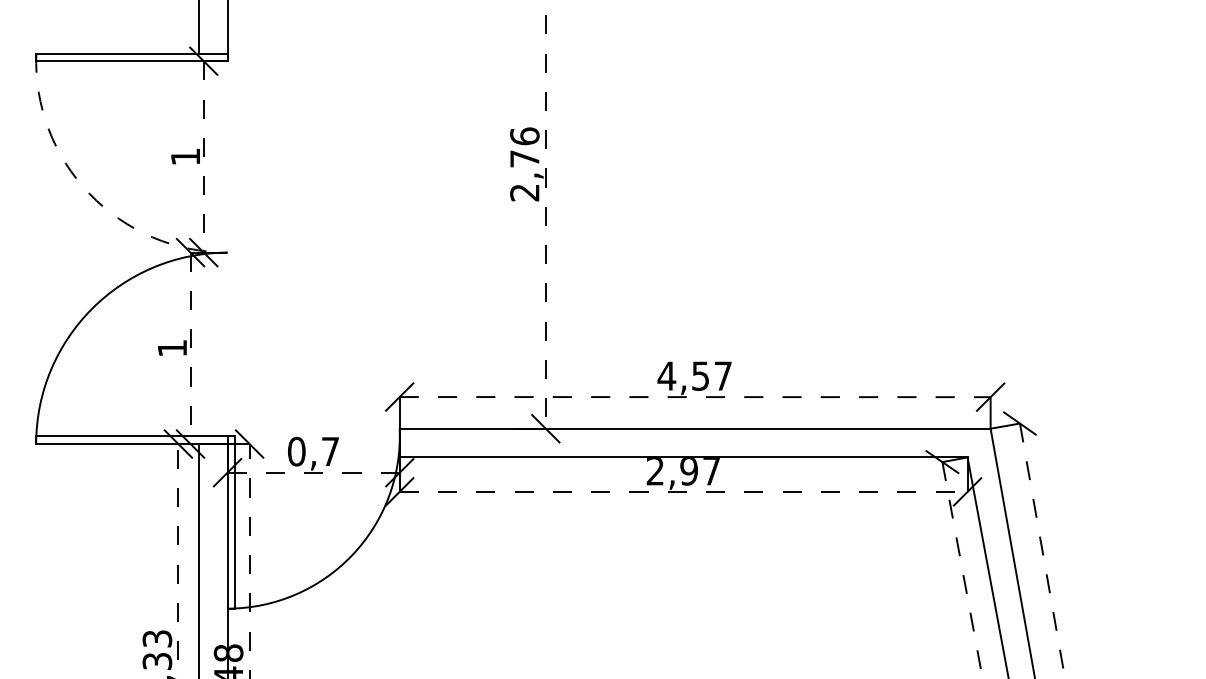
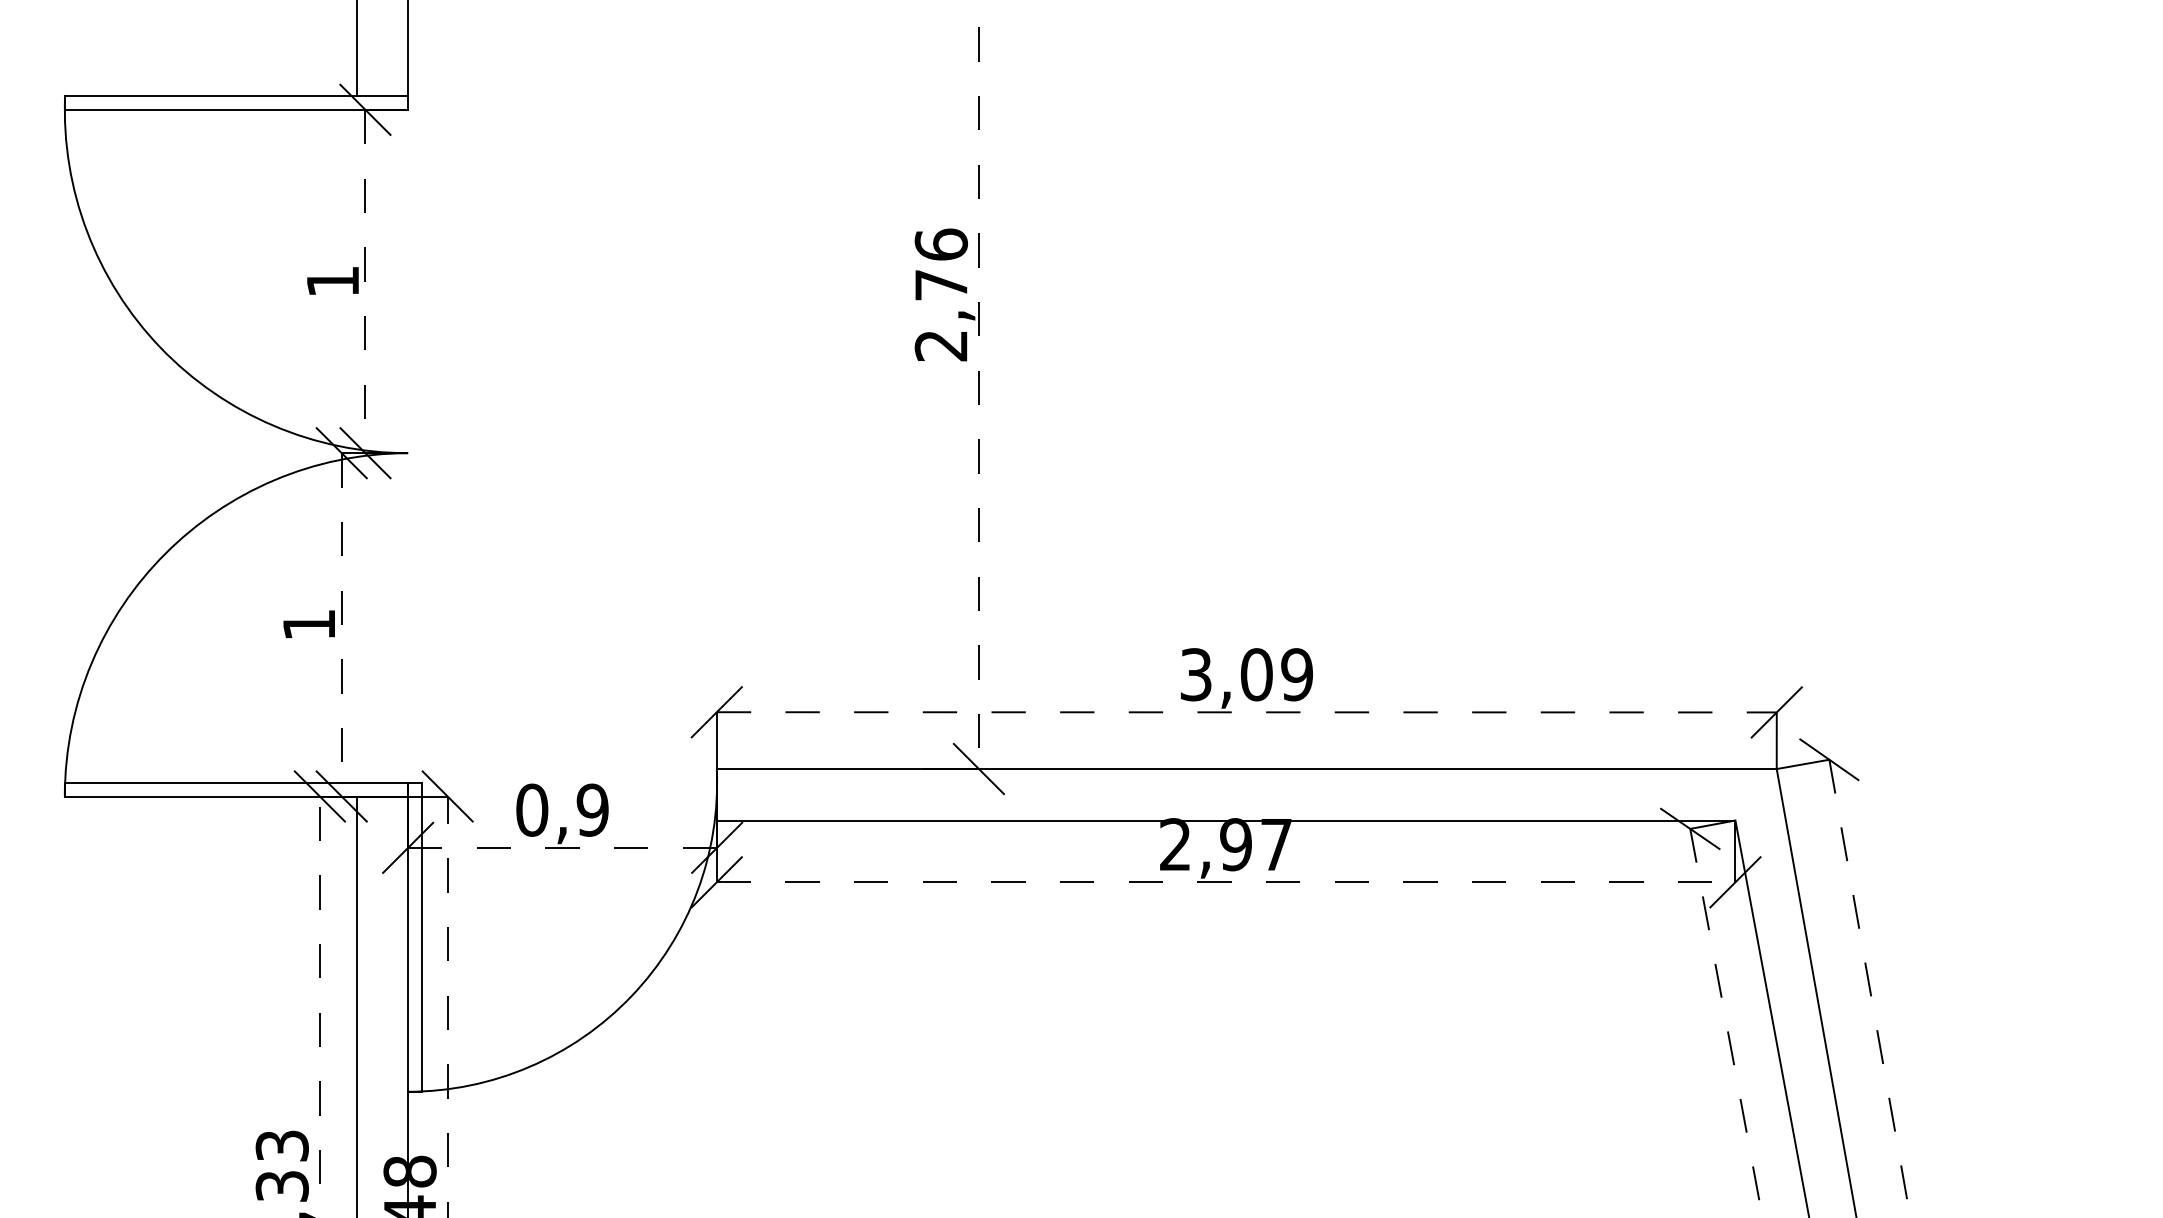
arc: (89, 193) -> (160, 347), dashed -> solid
text: (694, 375) -> (1245, 673), 4,57 -> 3,09
text: (330, 451) -> (592, 809), 0,7 -> 0,9

